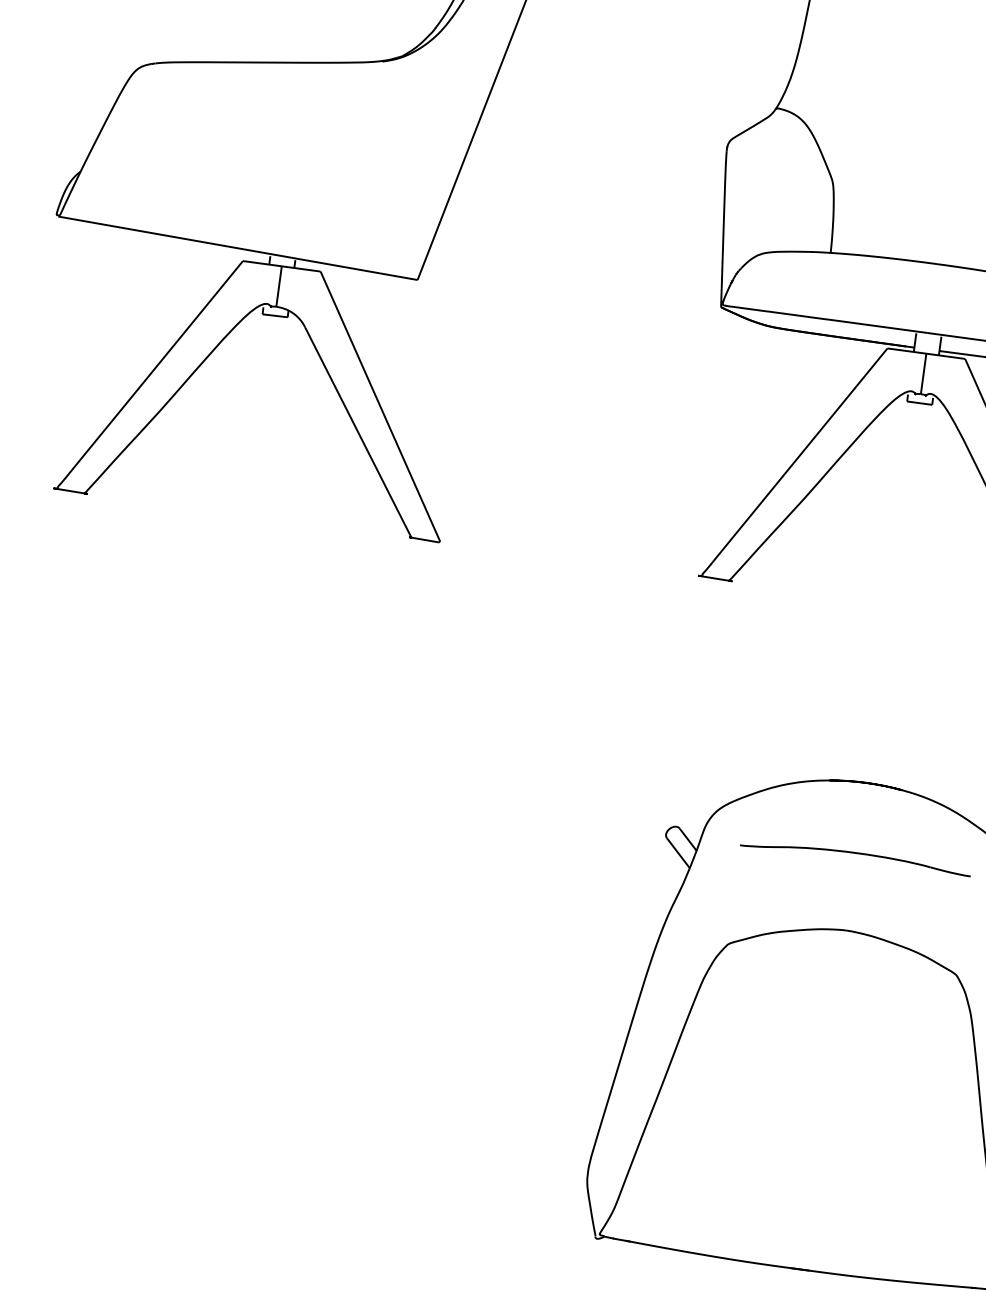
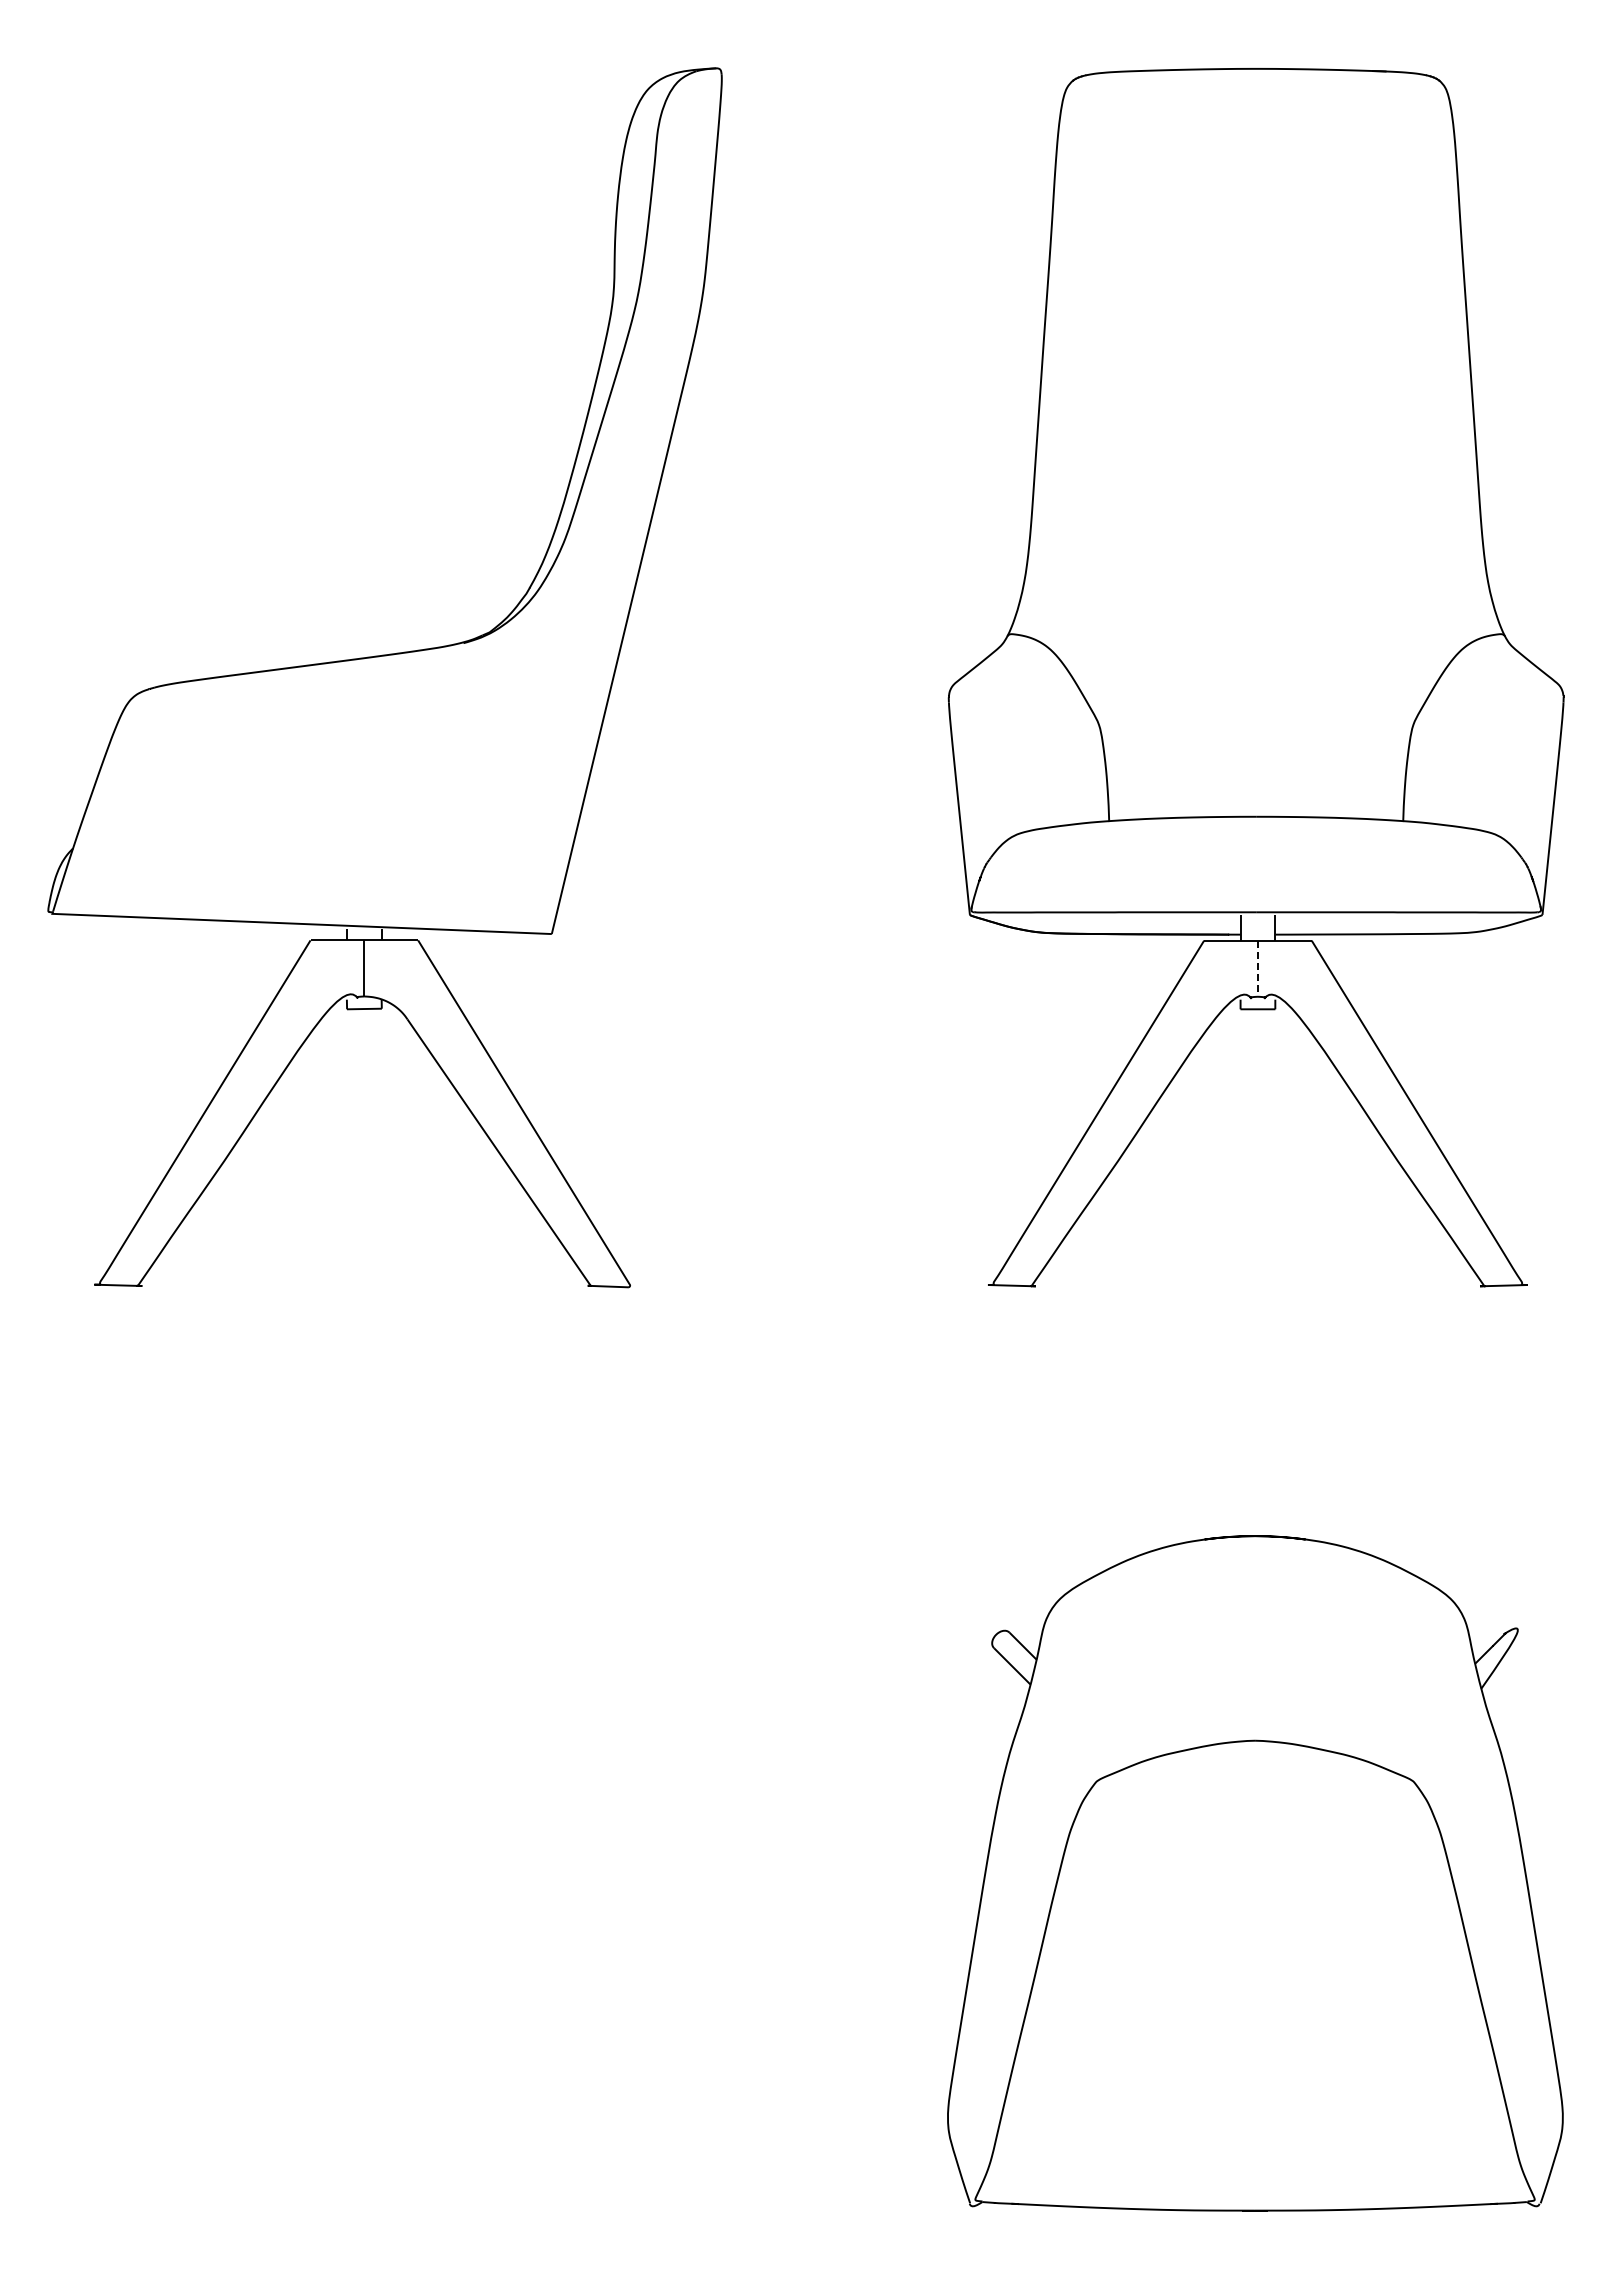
line: (923, 374) -> (1257, 969), solid -> dashed
part: (855, 856) -> (1254, 1638), removed

